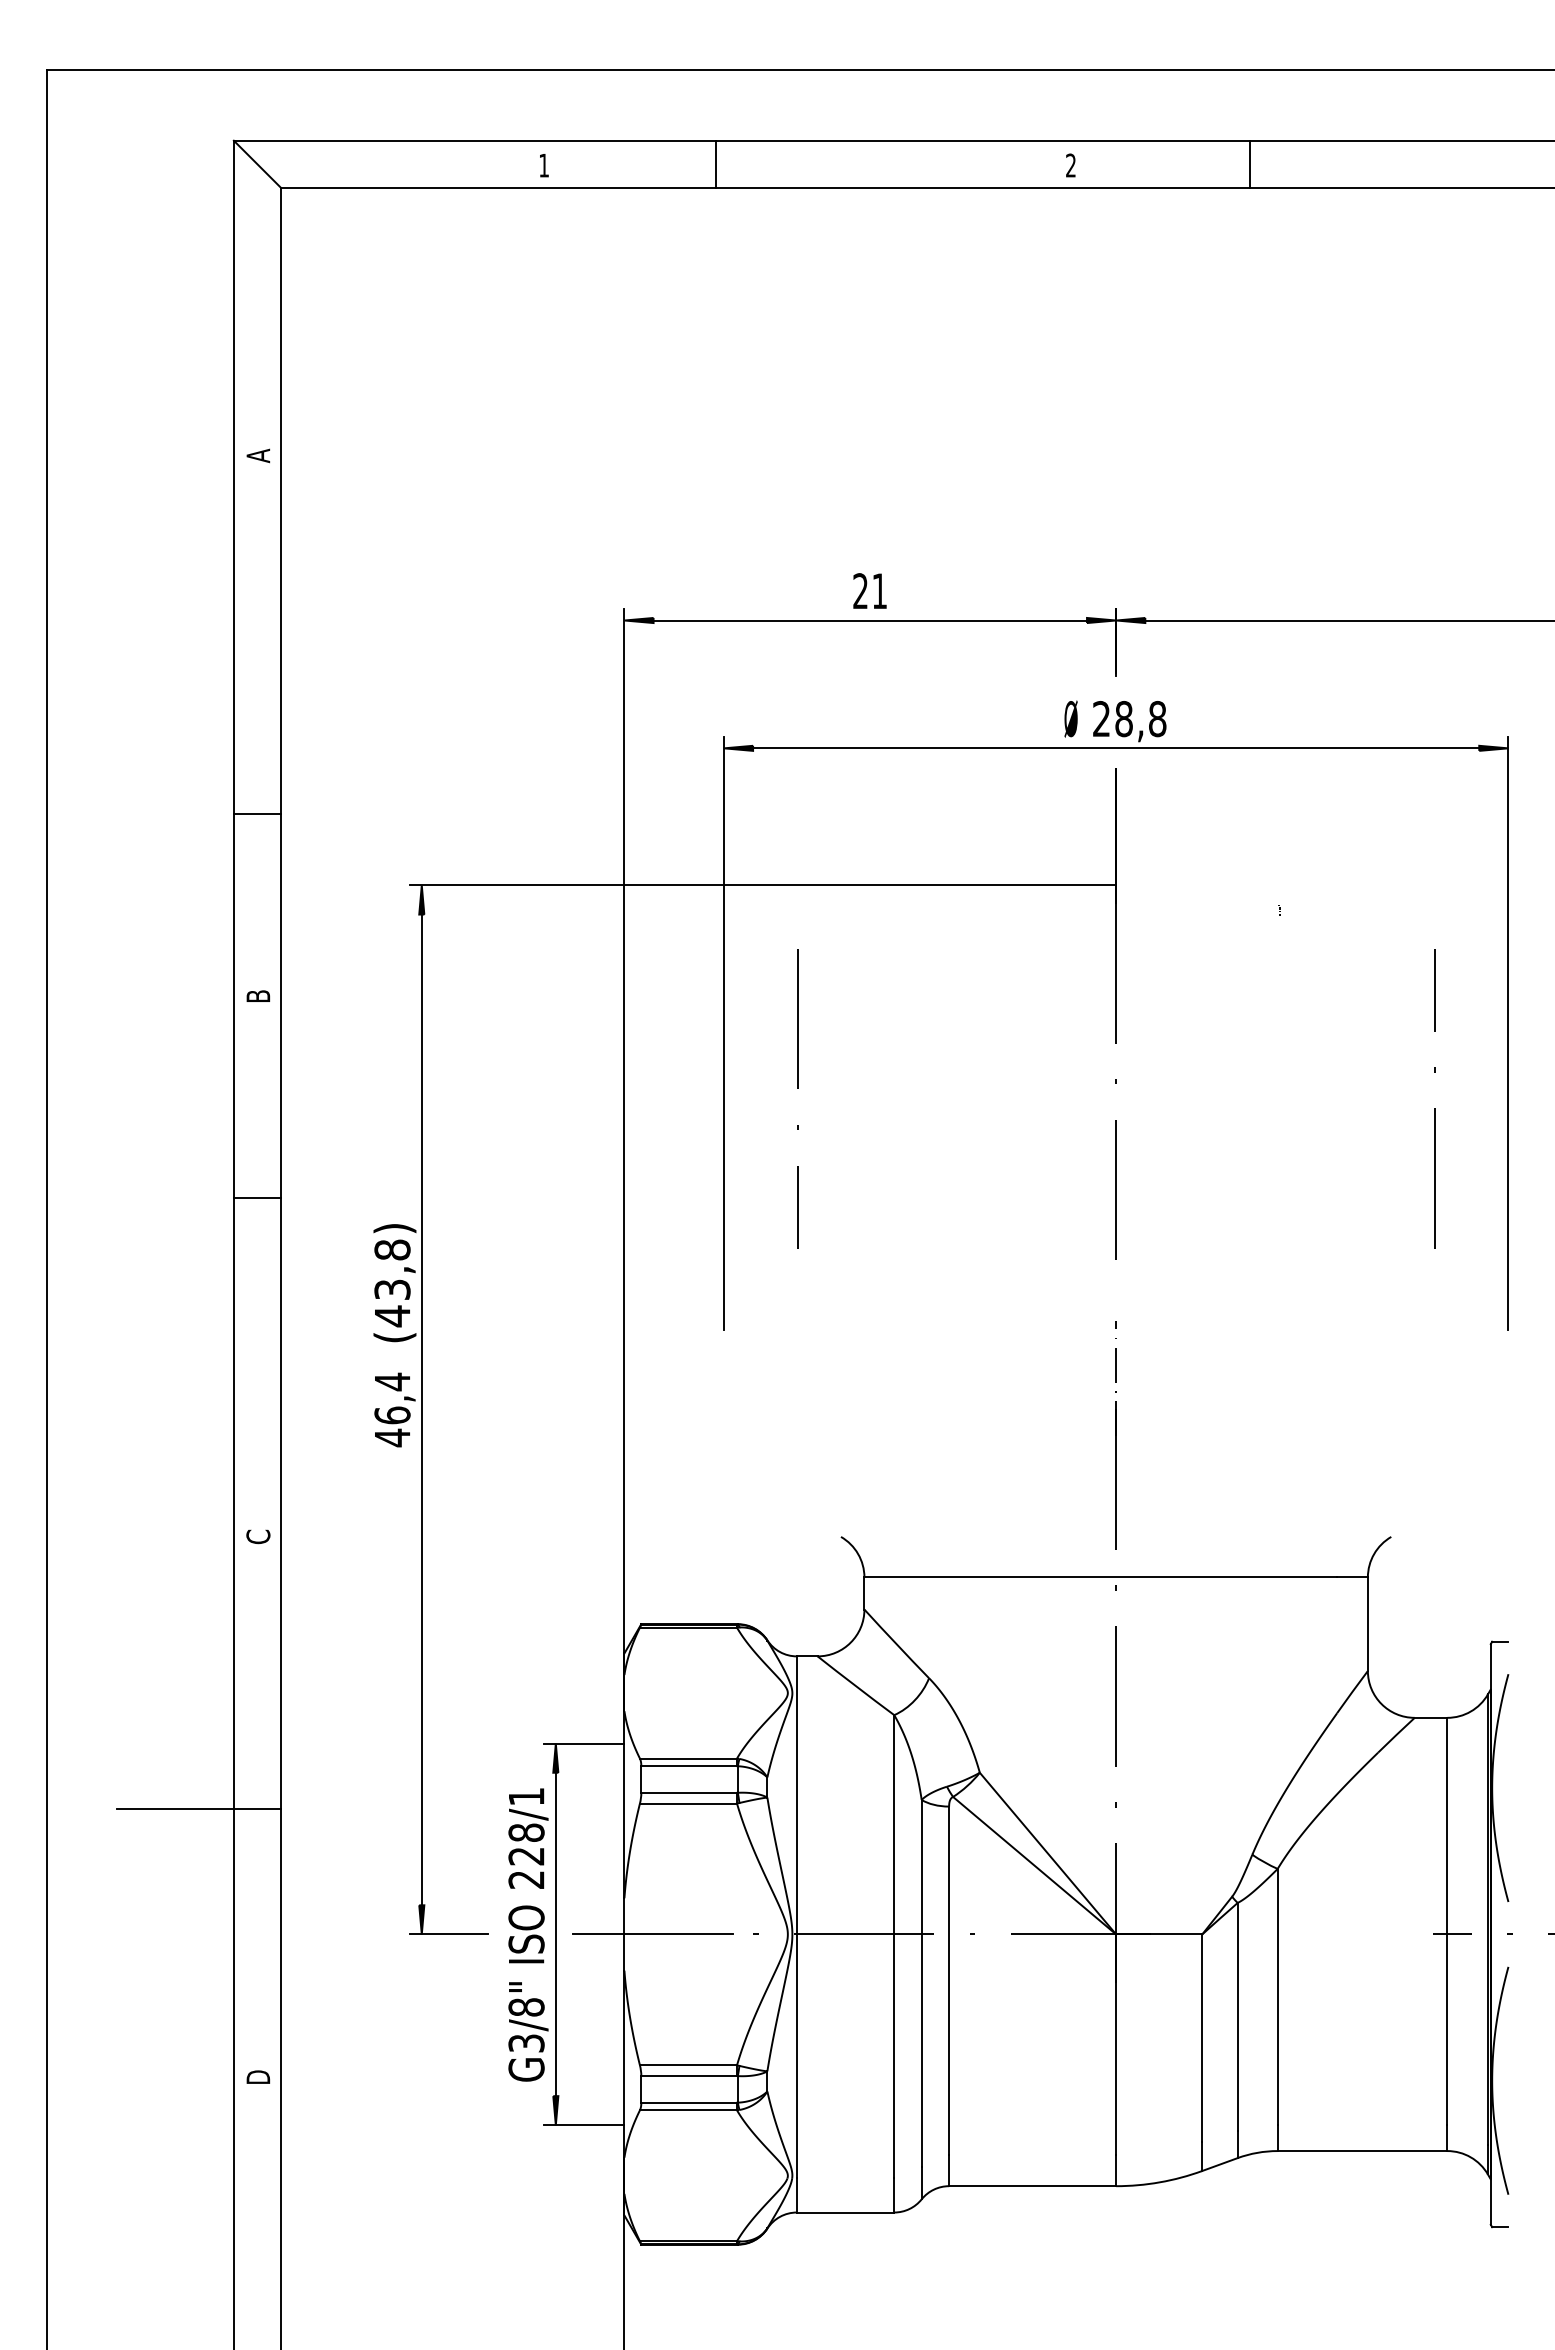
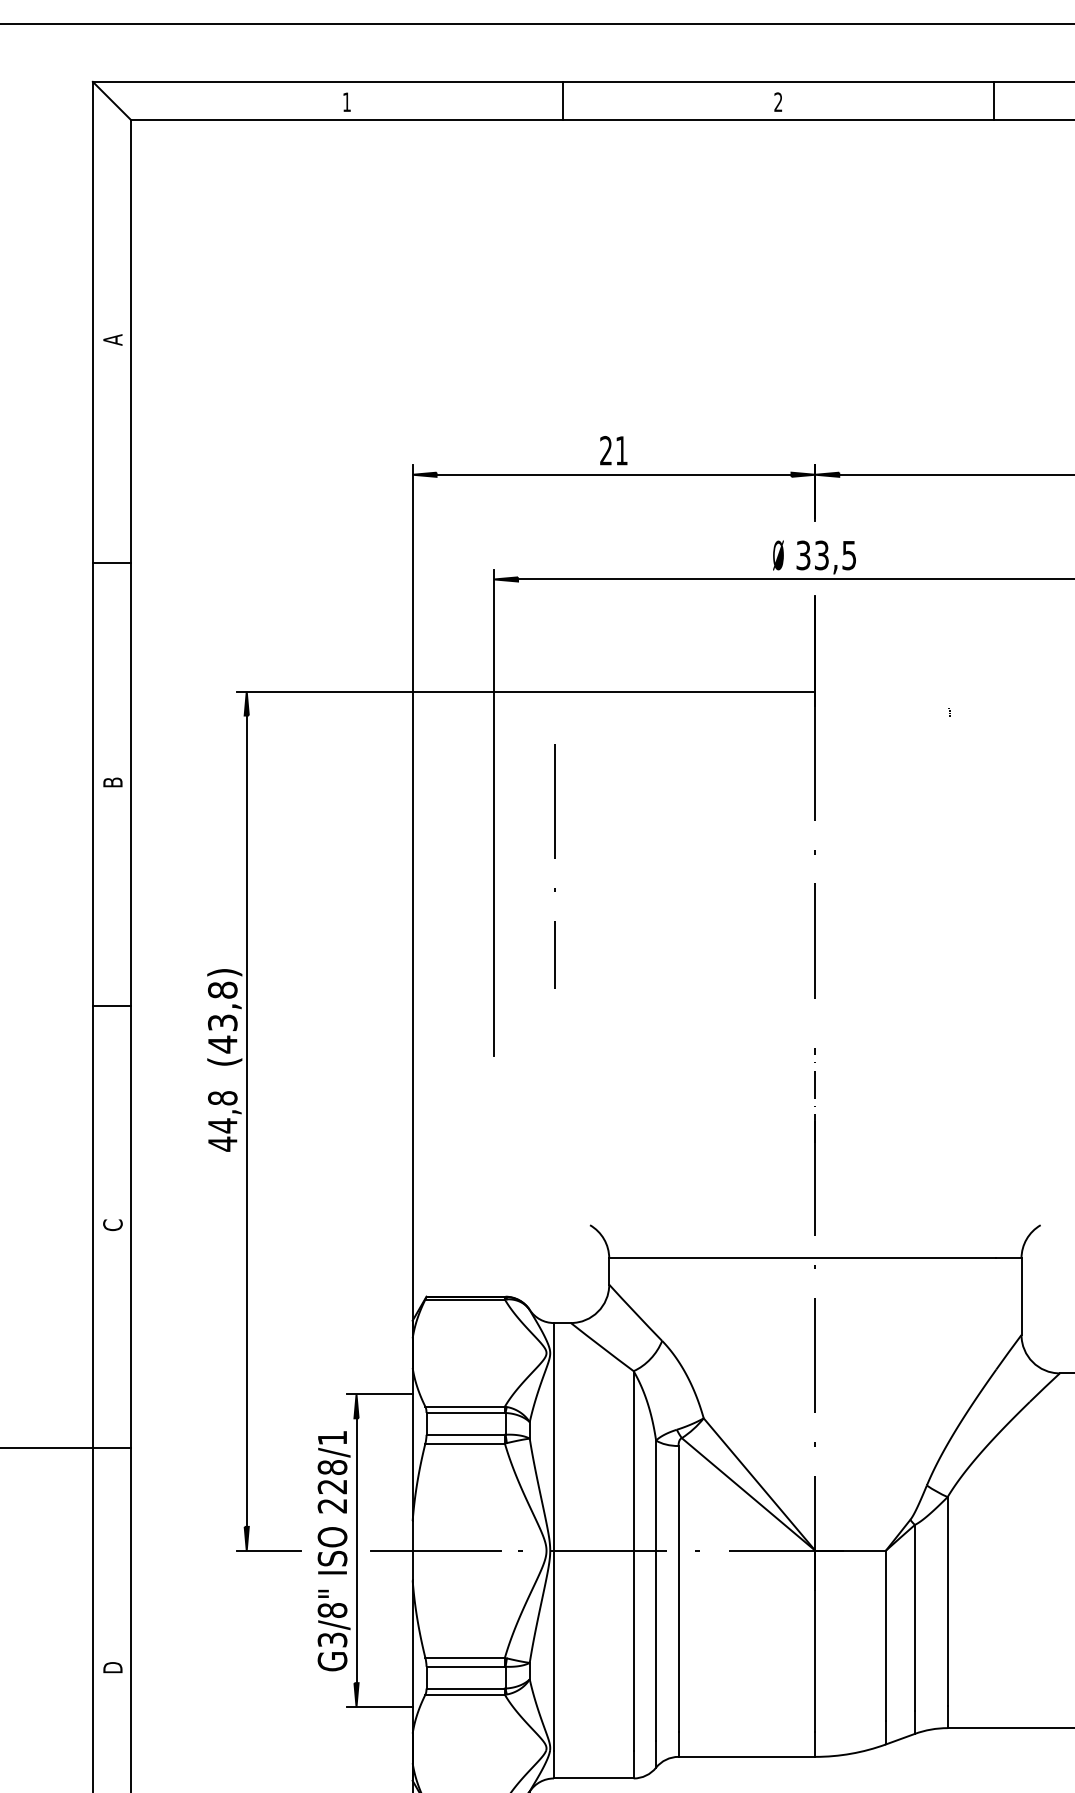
line: (715, 163) -> (562, 100), moved
line: (1250, 163) -> (994, 100), moved
text: (1129, 719) -> (826, 555), 28,8 -> 33,5
line: (256, 814) -> (111, 563), moved
line: (256, 1197) -> (111, 1005), moved
text: (392, 1398) -> (222, 1111), 46,4 -> 44,8

